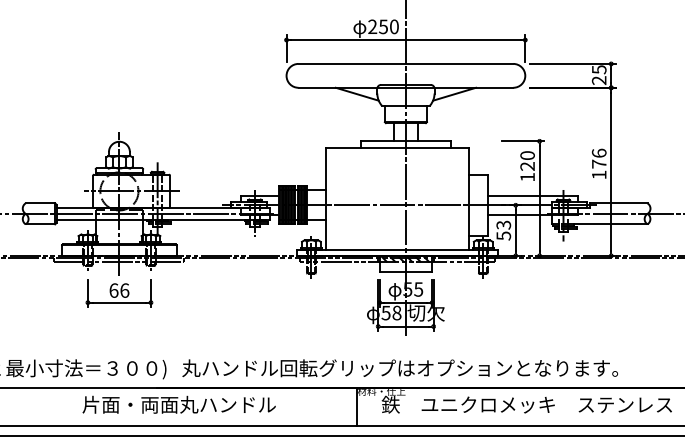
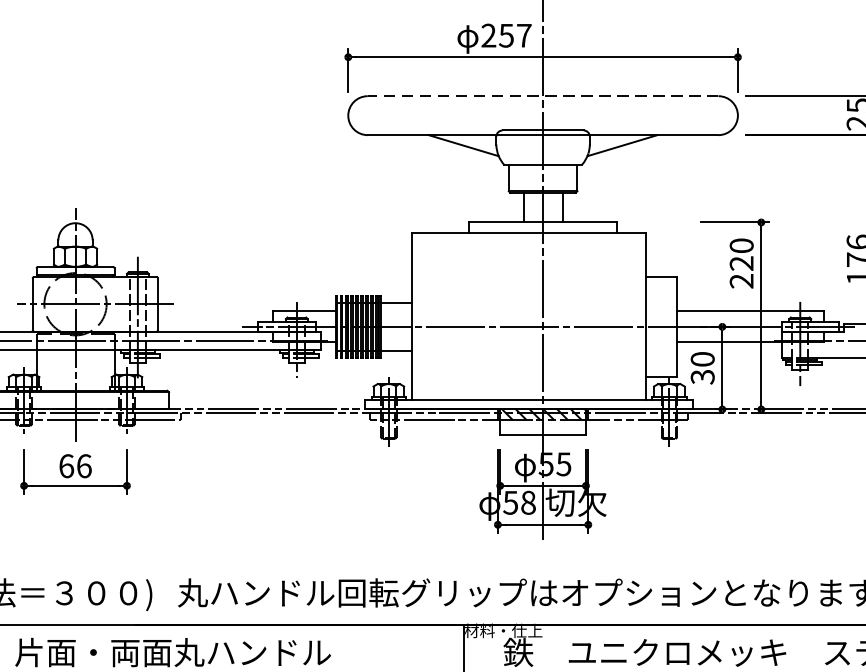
text: (394, 26) -> (524, 35), 250 -> 257
line: (405, 63) -> (542, 95), solid -> dashed
text: (527, 176) -> (741, 279), 120 -> 220
text: (503, 229) -> (702, 366), 53 -> 30

